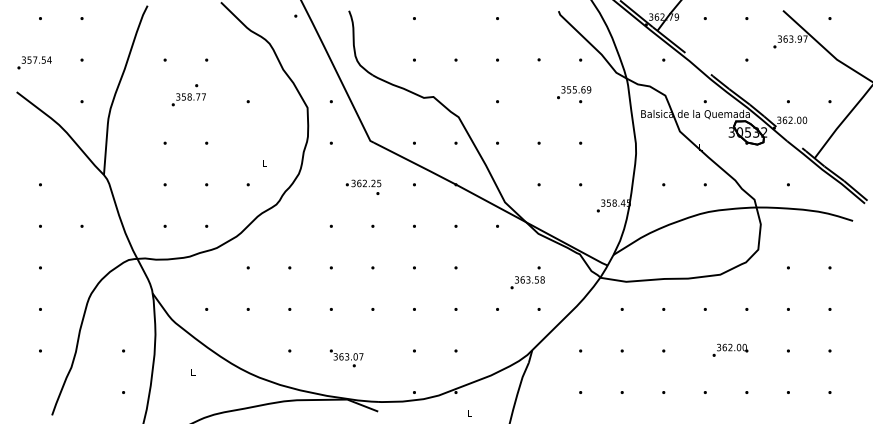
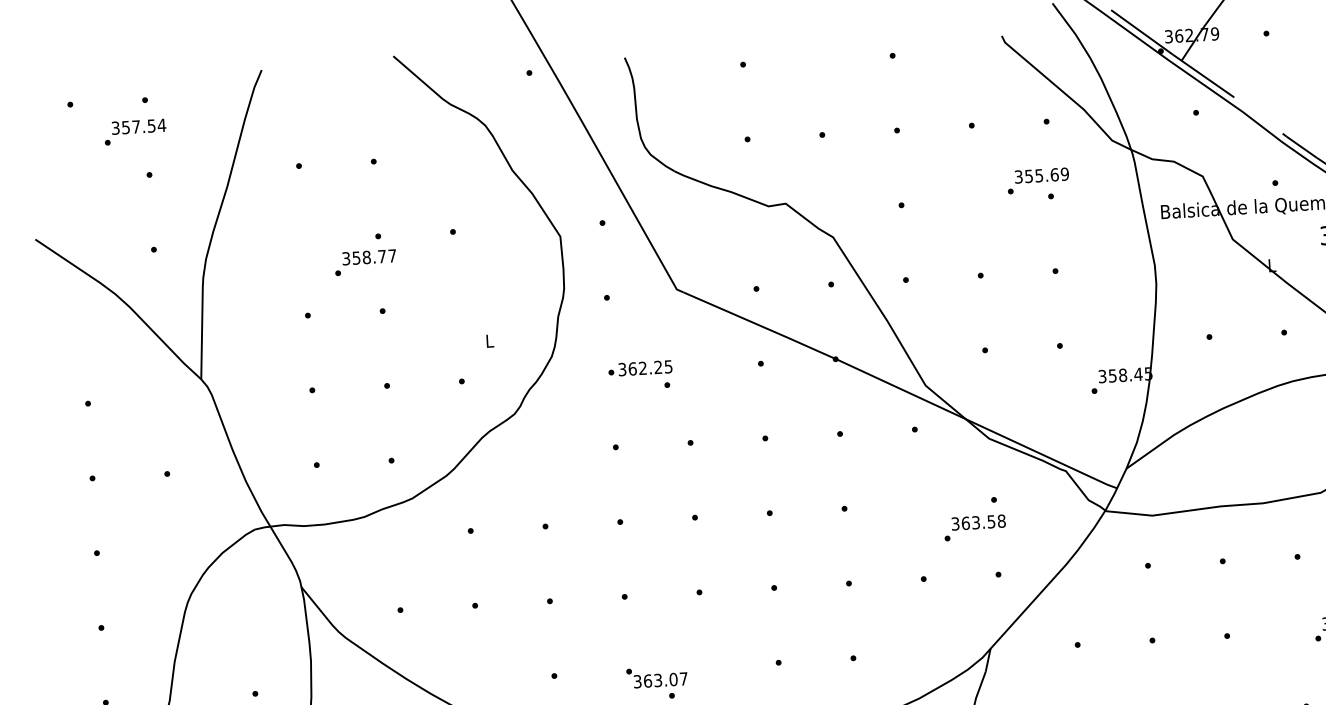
text: (34, 62) -> (135, 131), moved
text: (188, 95) -> (364, 254), moved
text: (363, 186) -> (640, 373), moved

